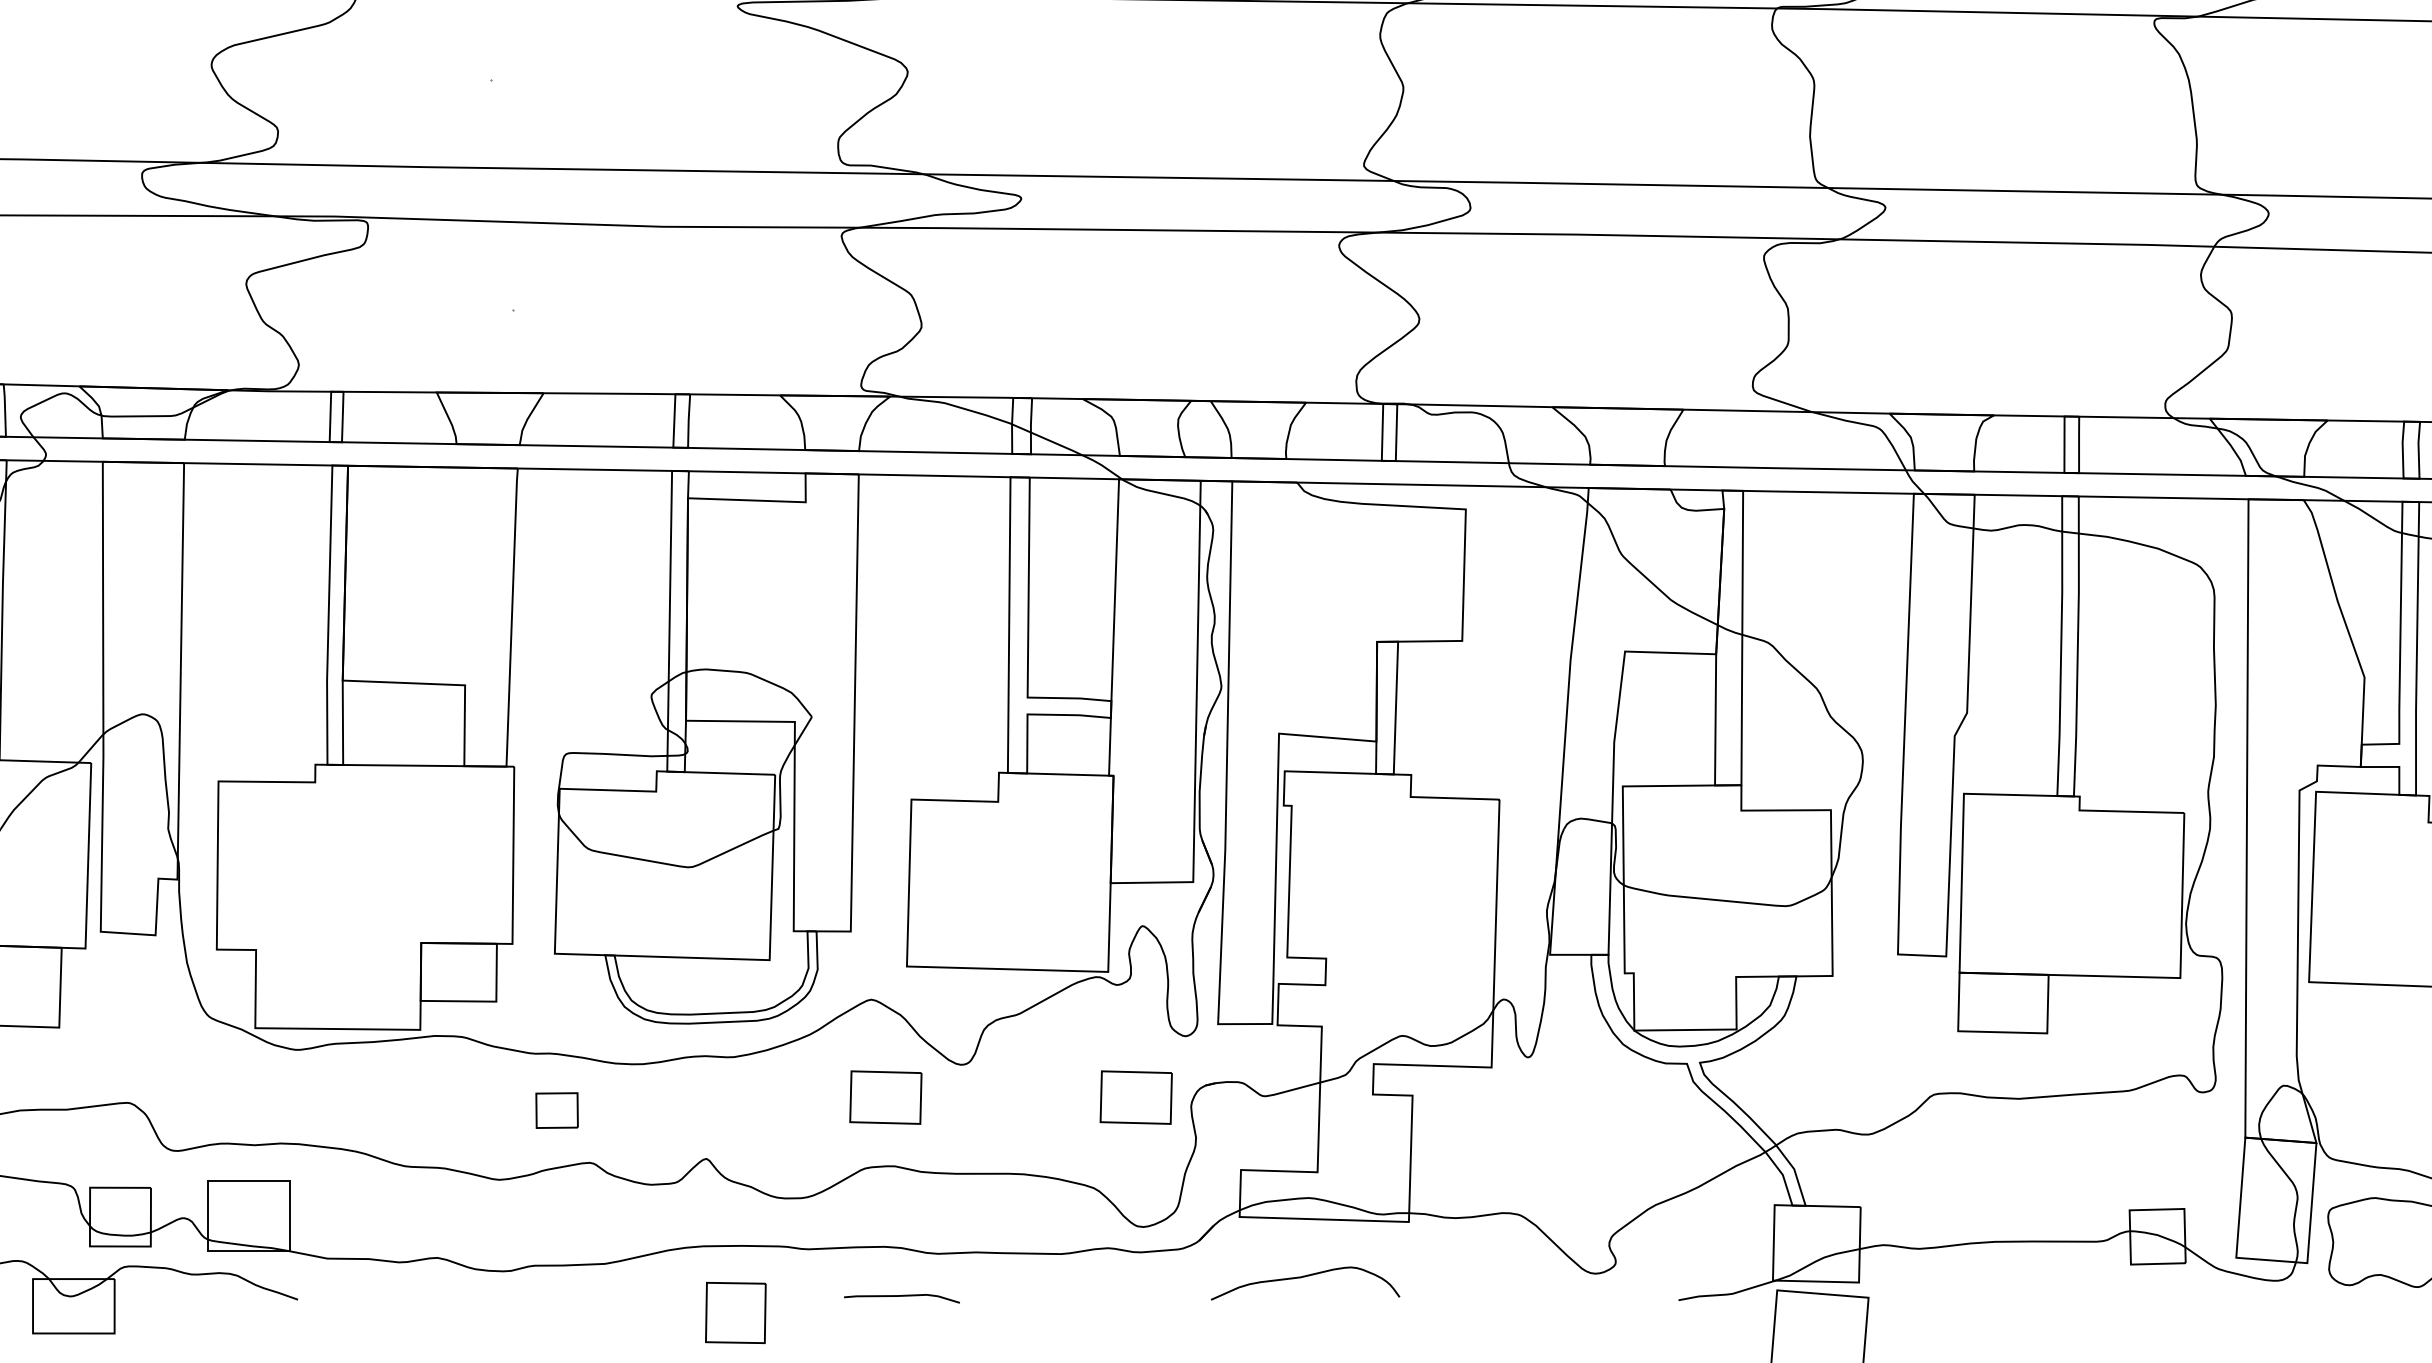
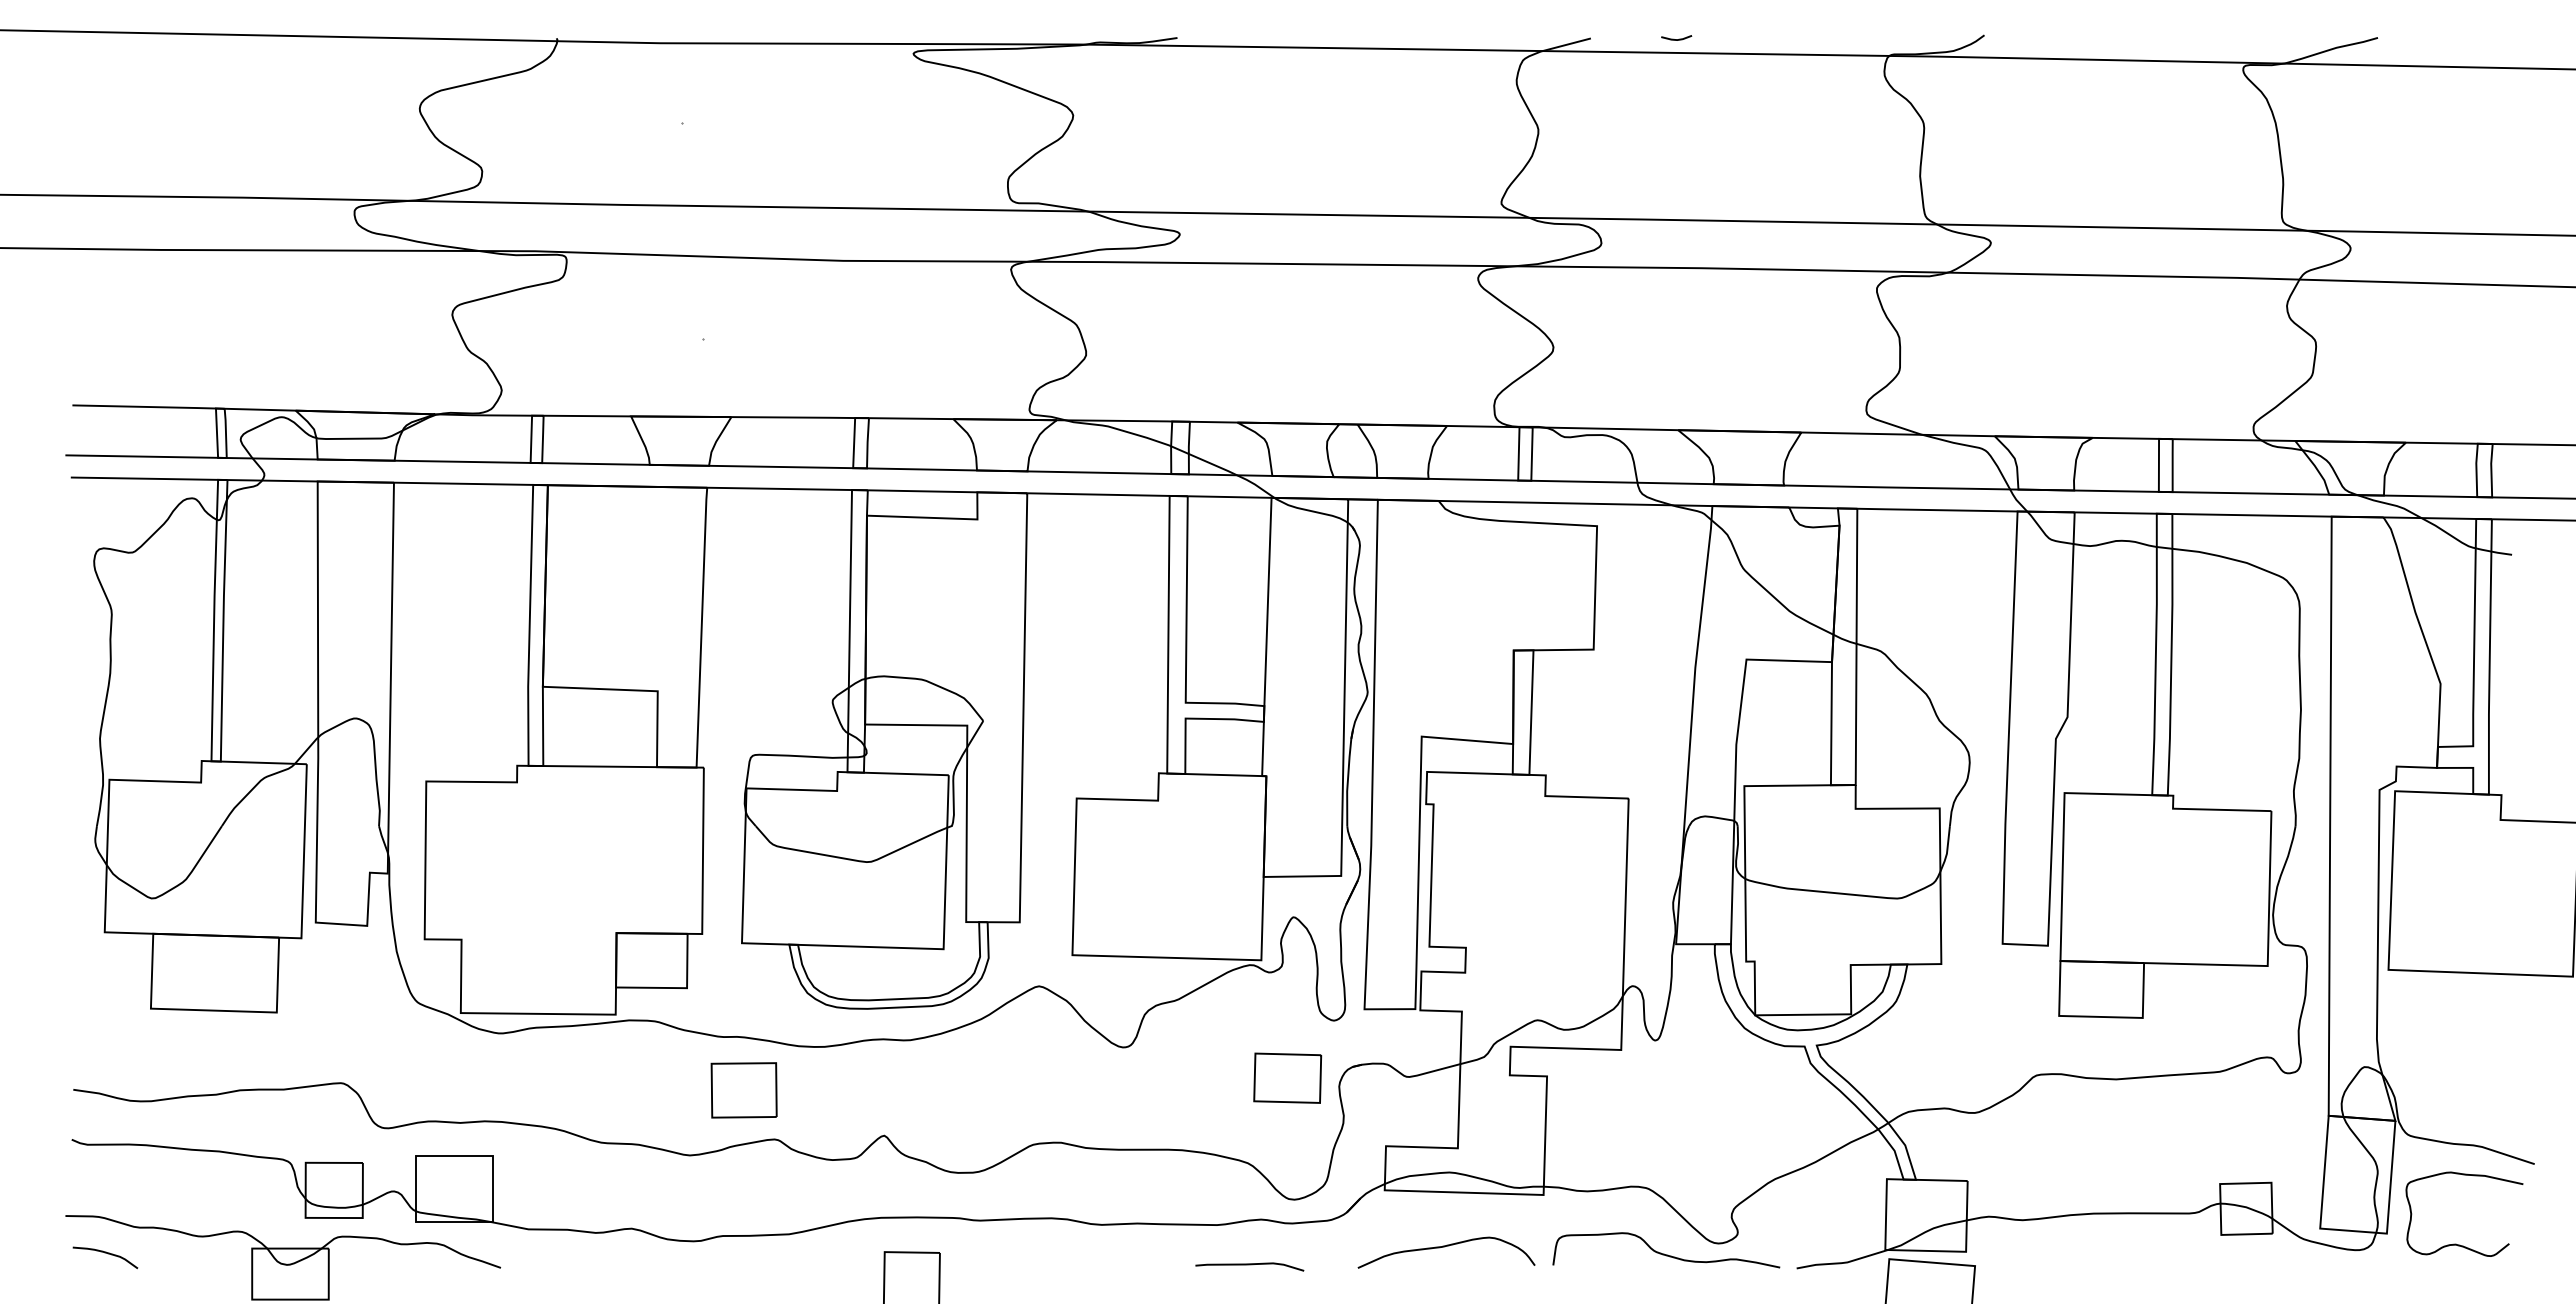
part: (885, 1096) -> (1052, 1077), removed
part: (556, 1110) -> (743, 1090), size x1.67
curve: (1537, 1284) -> (1664, 1253), added
curve: (901, 1297) -> (1249, 1265), moved

